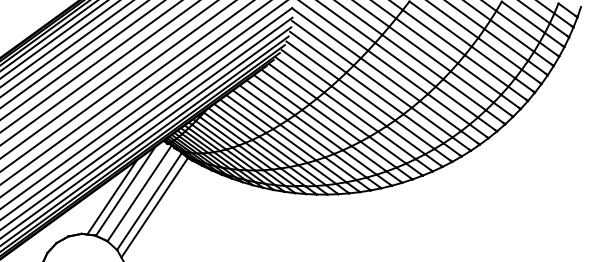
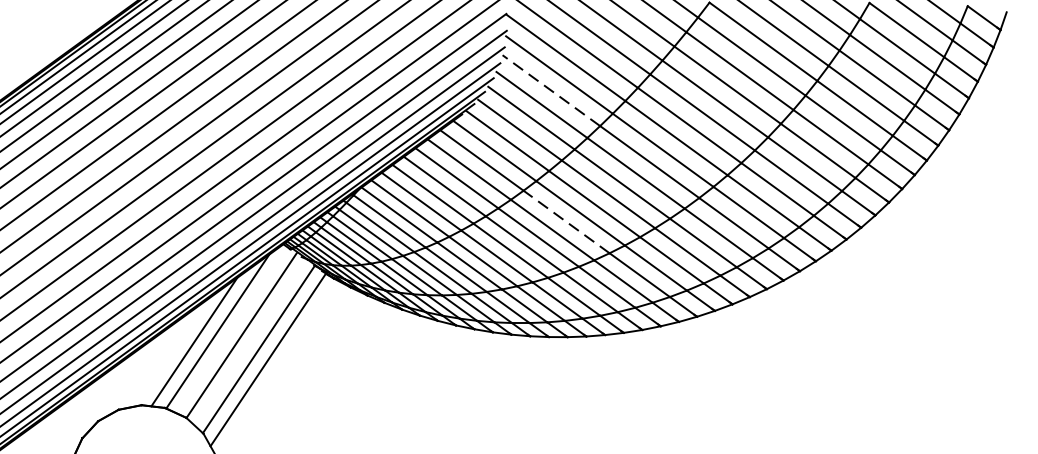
line: (318, 52) -> (551, 91), solid -> dashed
line: (326, 128) -> (565, 222), solid -> dashed

